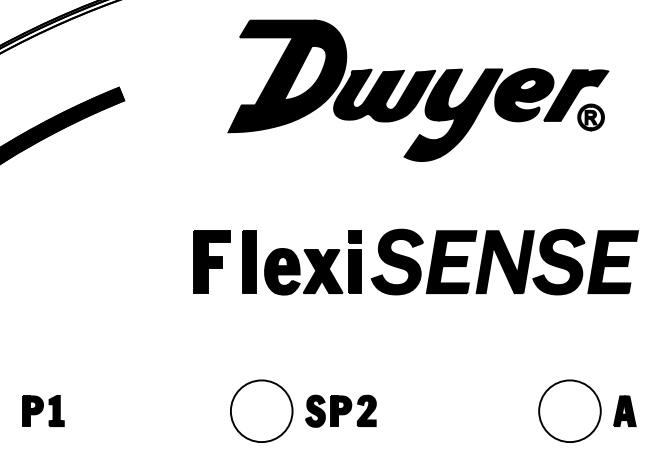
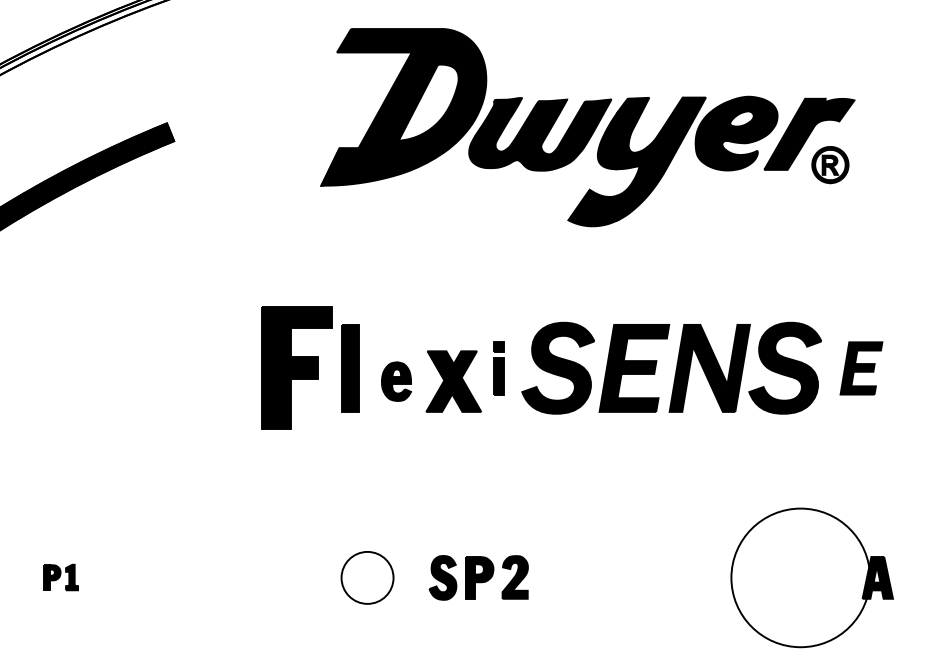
part: (211, 262) -> (296, 368), size x1.4
part: (354, 262) -> (498, 368), size x0.6
part: (613, 262) -> (861, 368), size x0.6
part: (282, 271) -> (396, 381), size x0.6
part: (43, 410) -> (60, 577), size x0.6
circle: (261, 410) -> (367, 577), size x0.6
circle: (569, 410) -> (800, 577), size x1.6

